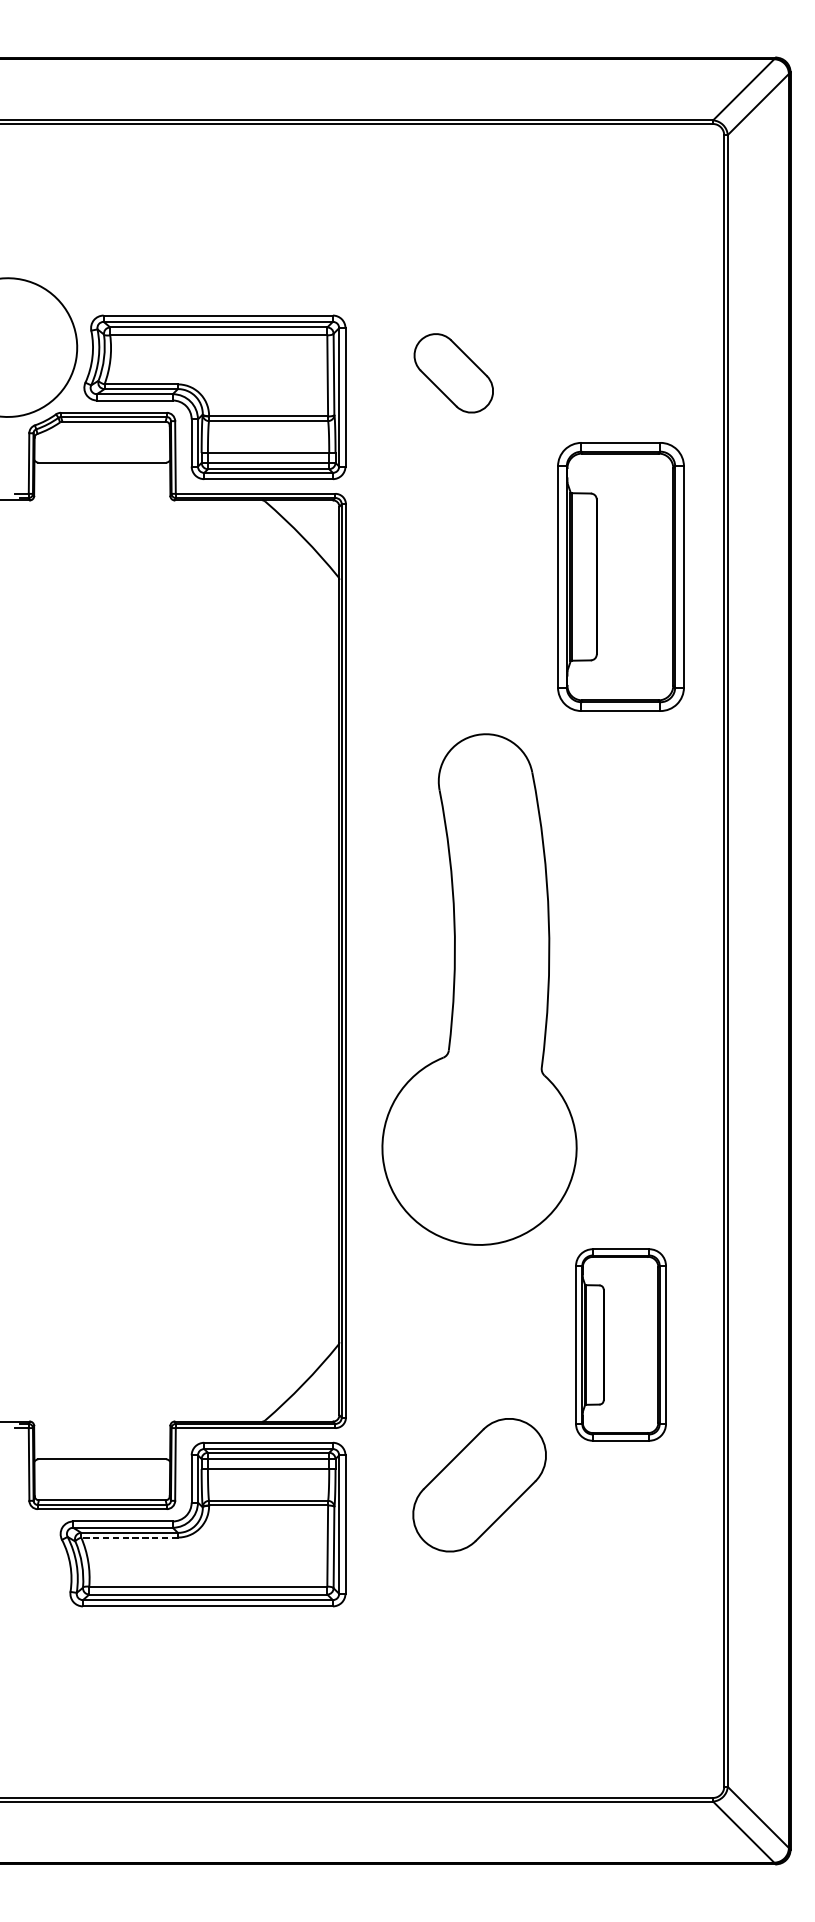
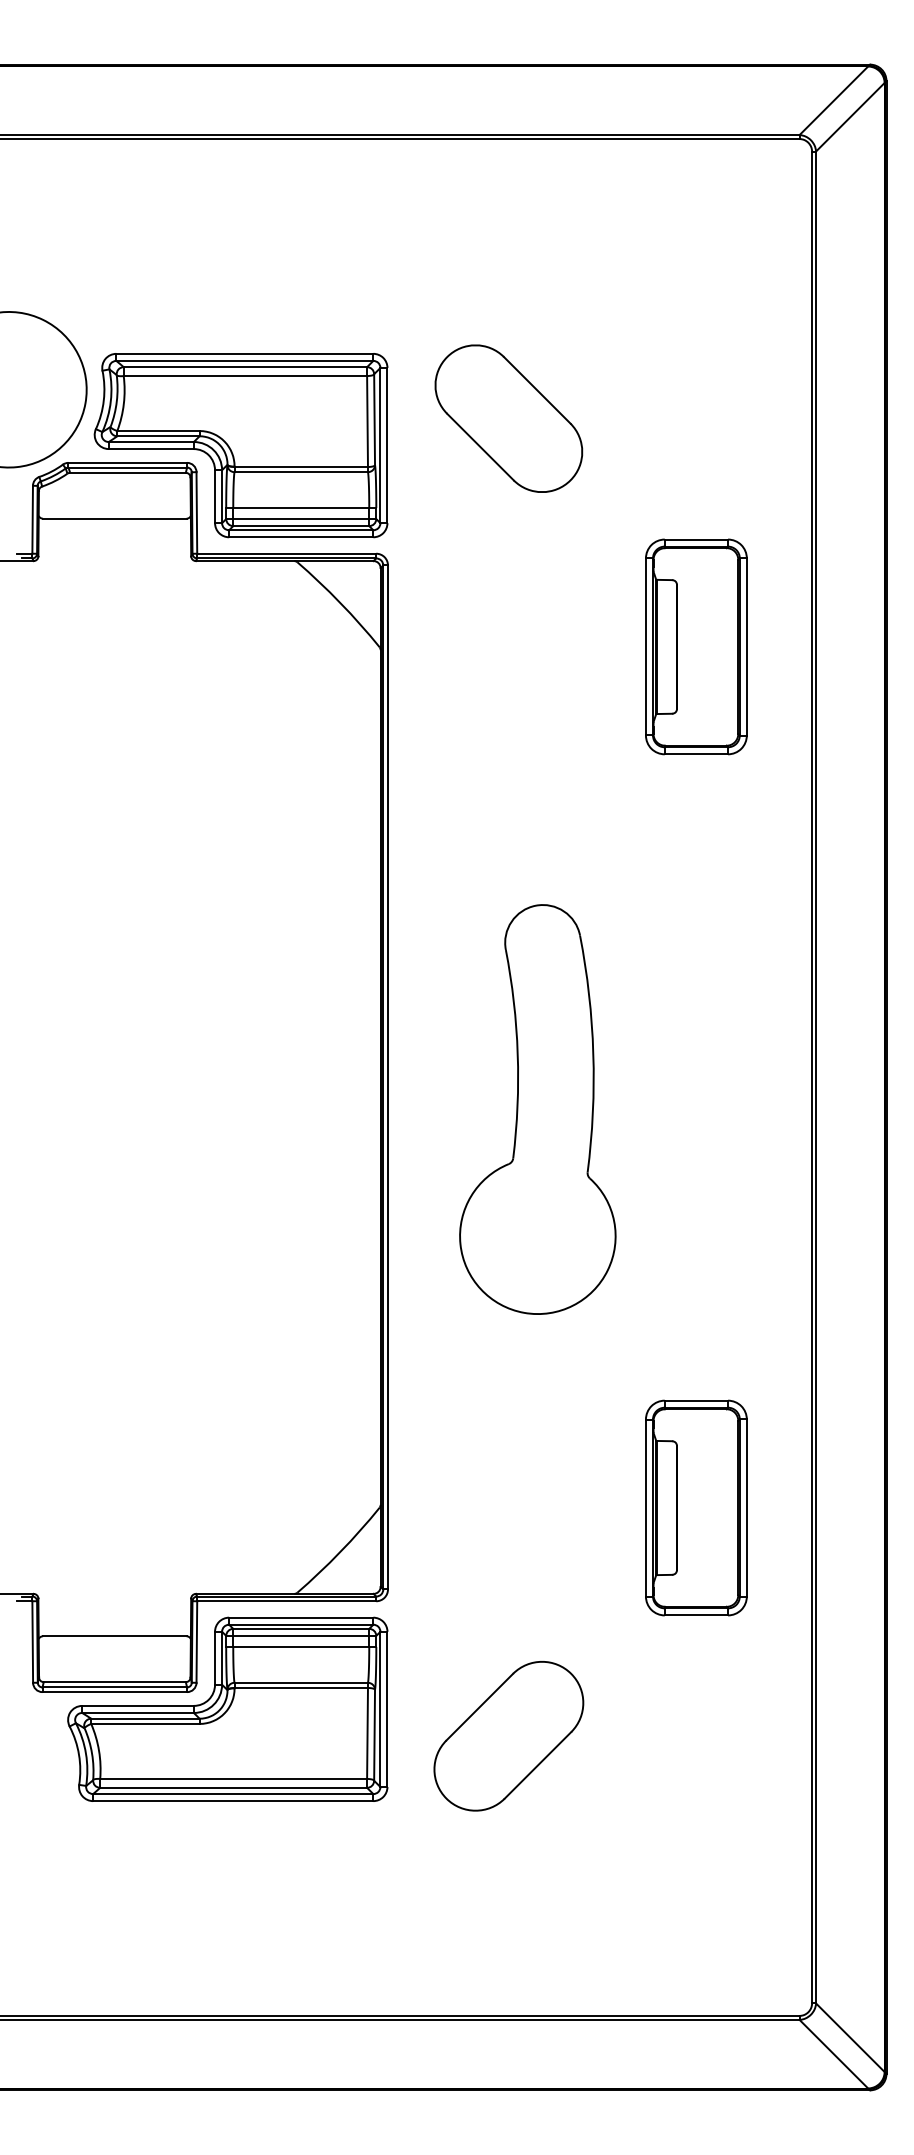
part: (453, 373) -> (508, 418), size x1.67
part: (621, 576) -> (696, 646), size x0.71
part: (479, 989) -> (537, 1109), size x0.71
part: (479, 1485) -> (508, 1736), moved
line: (128, 1537) -> (144, 1723), dashed -> solid

